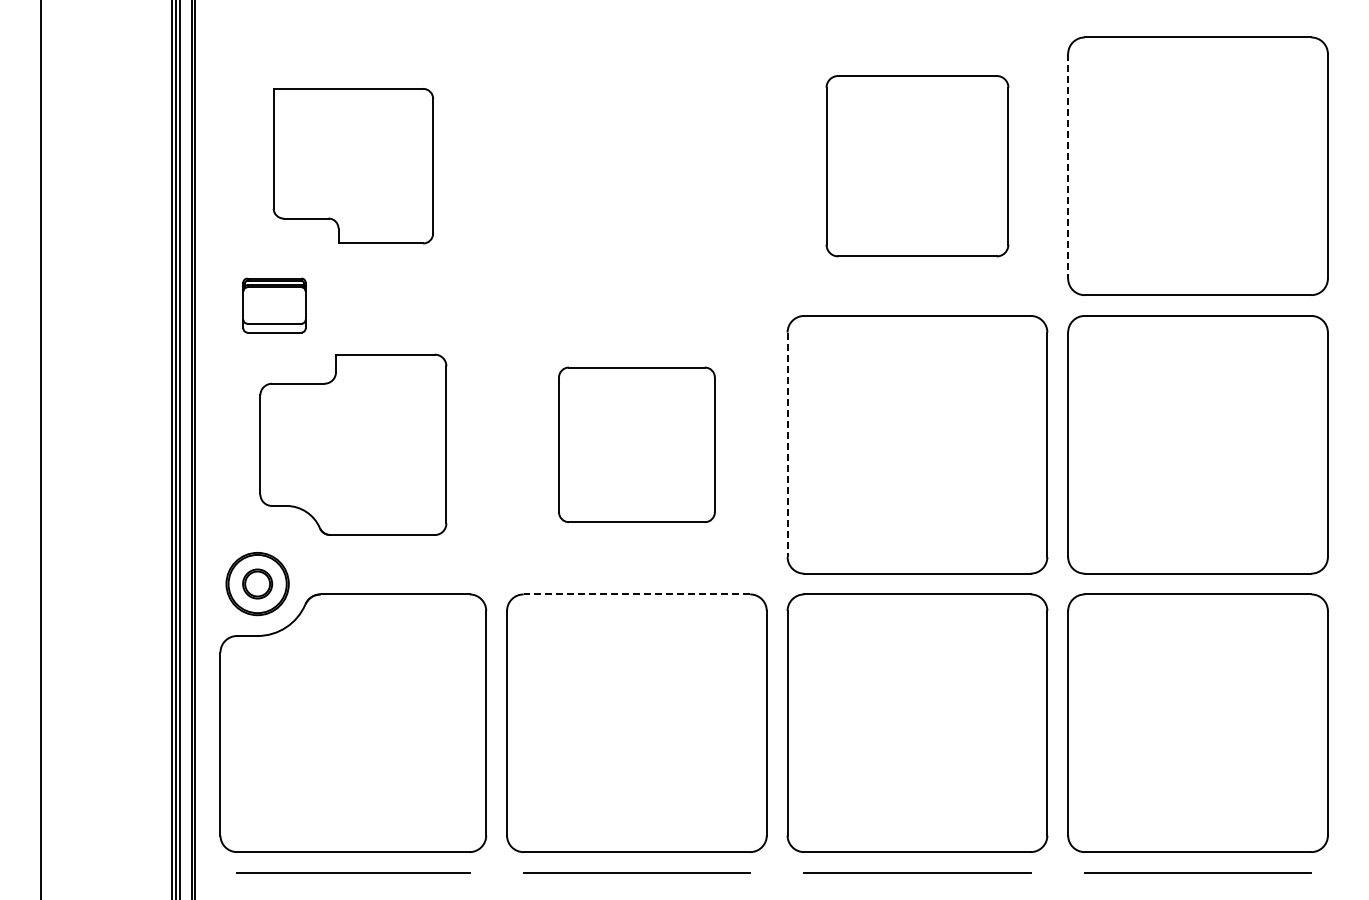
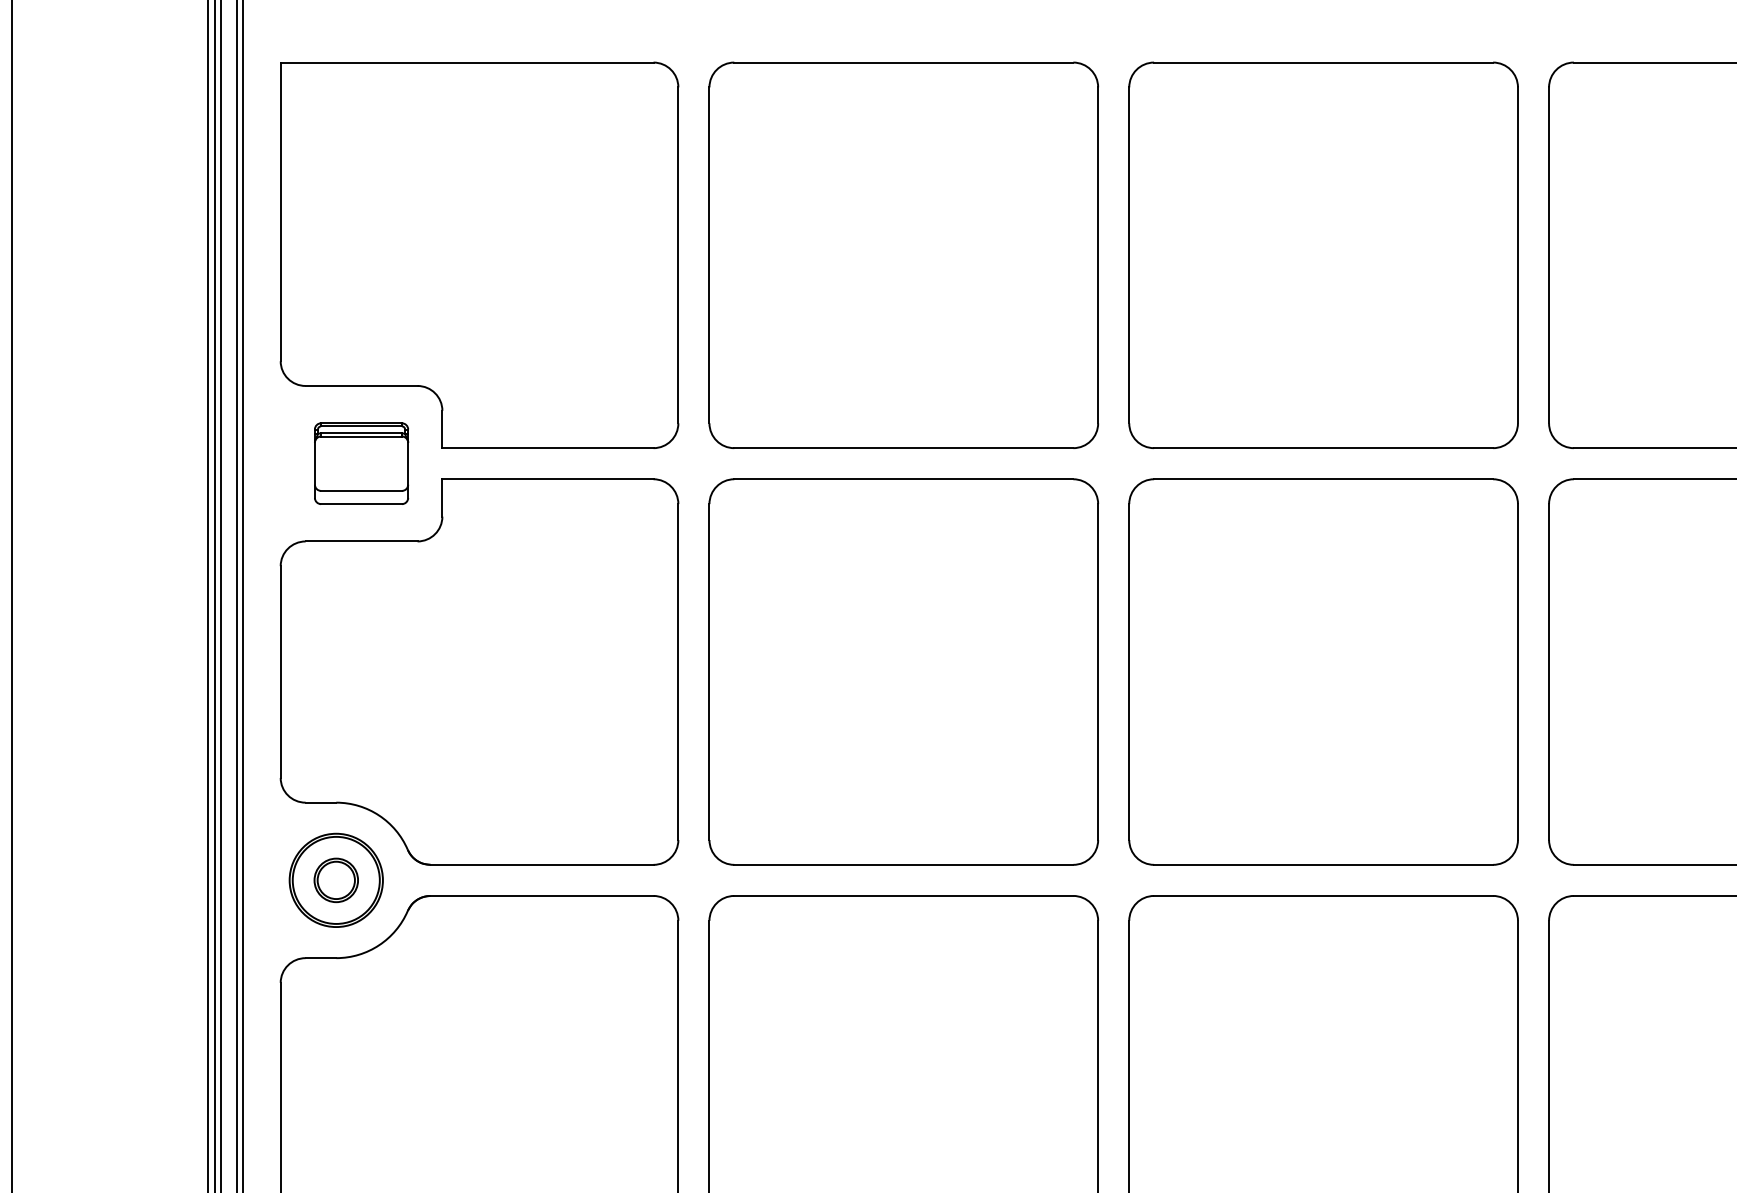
part: (353, 165) -> (479, 254), size x1.67
part: (636, 165) -> (903, 254), added
part: (917, 165) -> (1323, 254), size x1.43
line: (1068, 166) -> (1549, 255), dashed -> solid
part: (353, 444) -> (479, 671), size x1.43
part: (636, 444) -> (903, 671), size x1.67
line: (787, 445) -> (1129, 673), dashed -> solid
line: (636, 594) -> (903, 896), dashed -> solid

